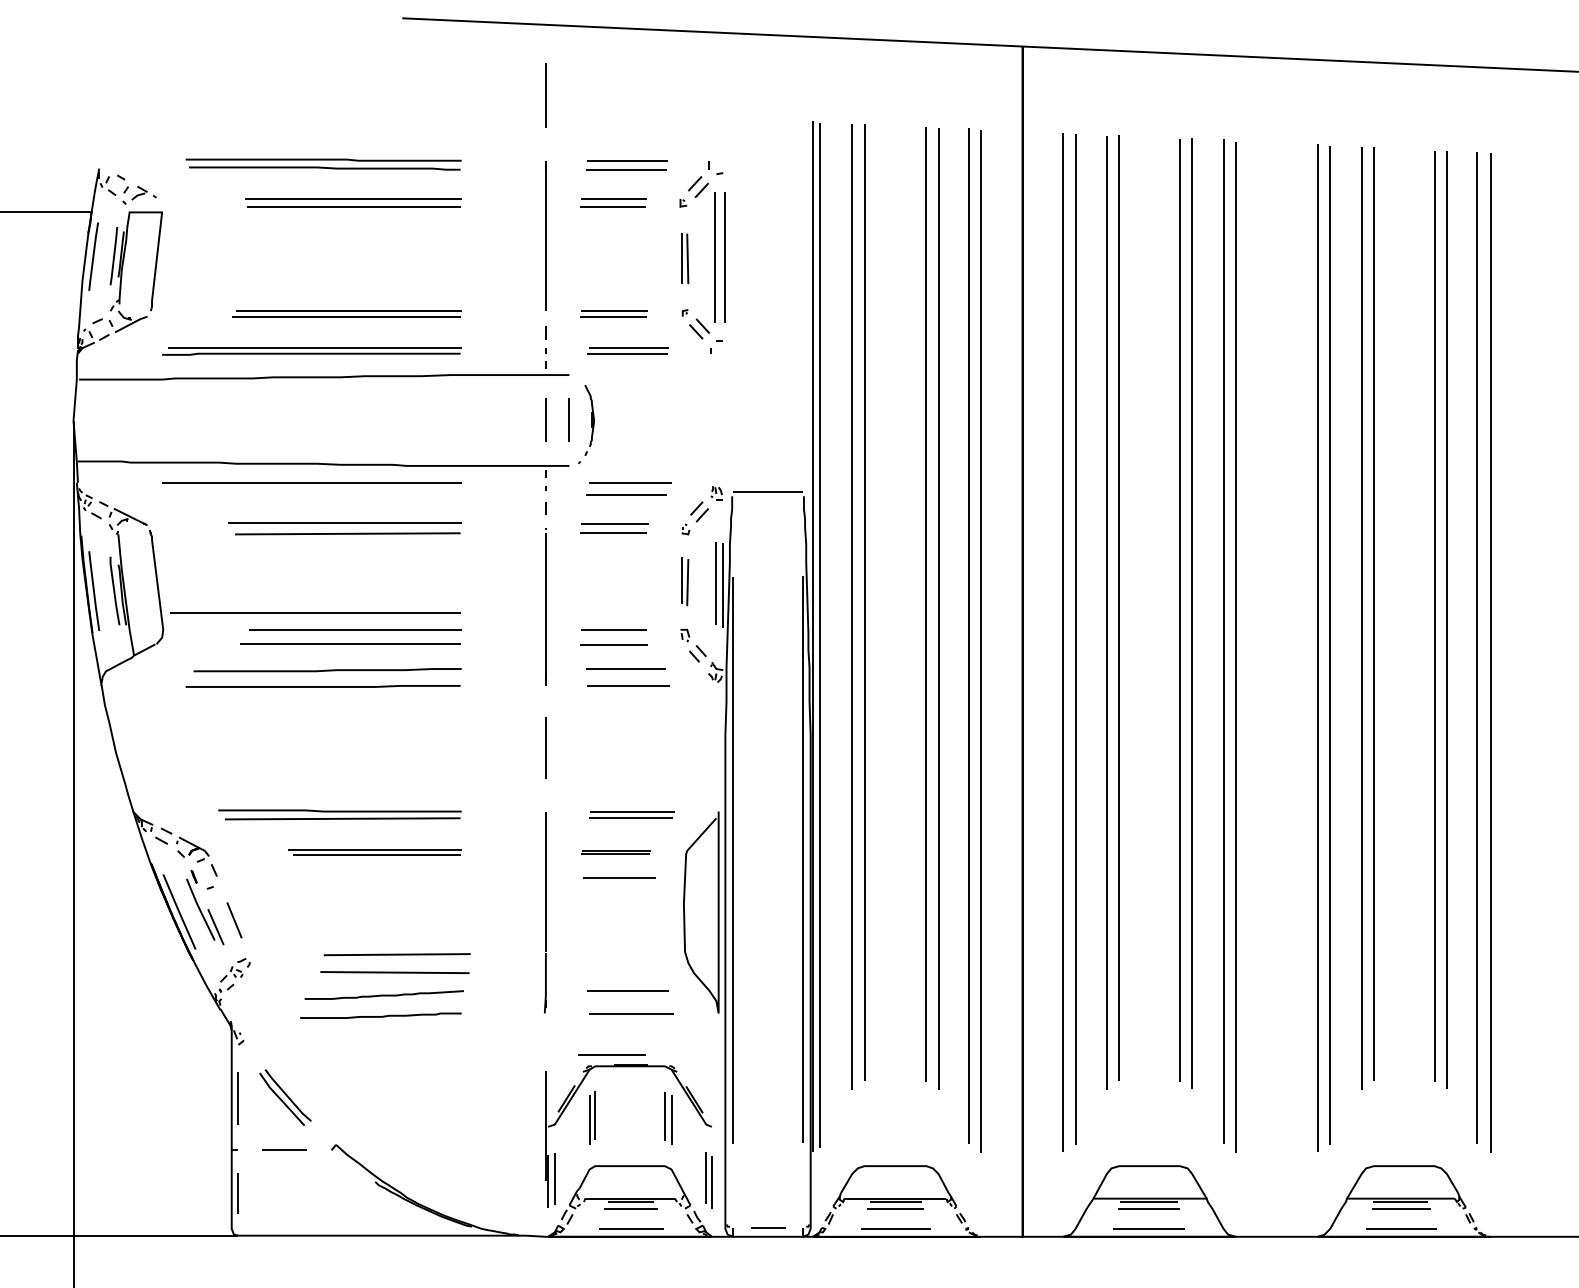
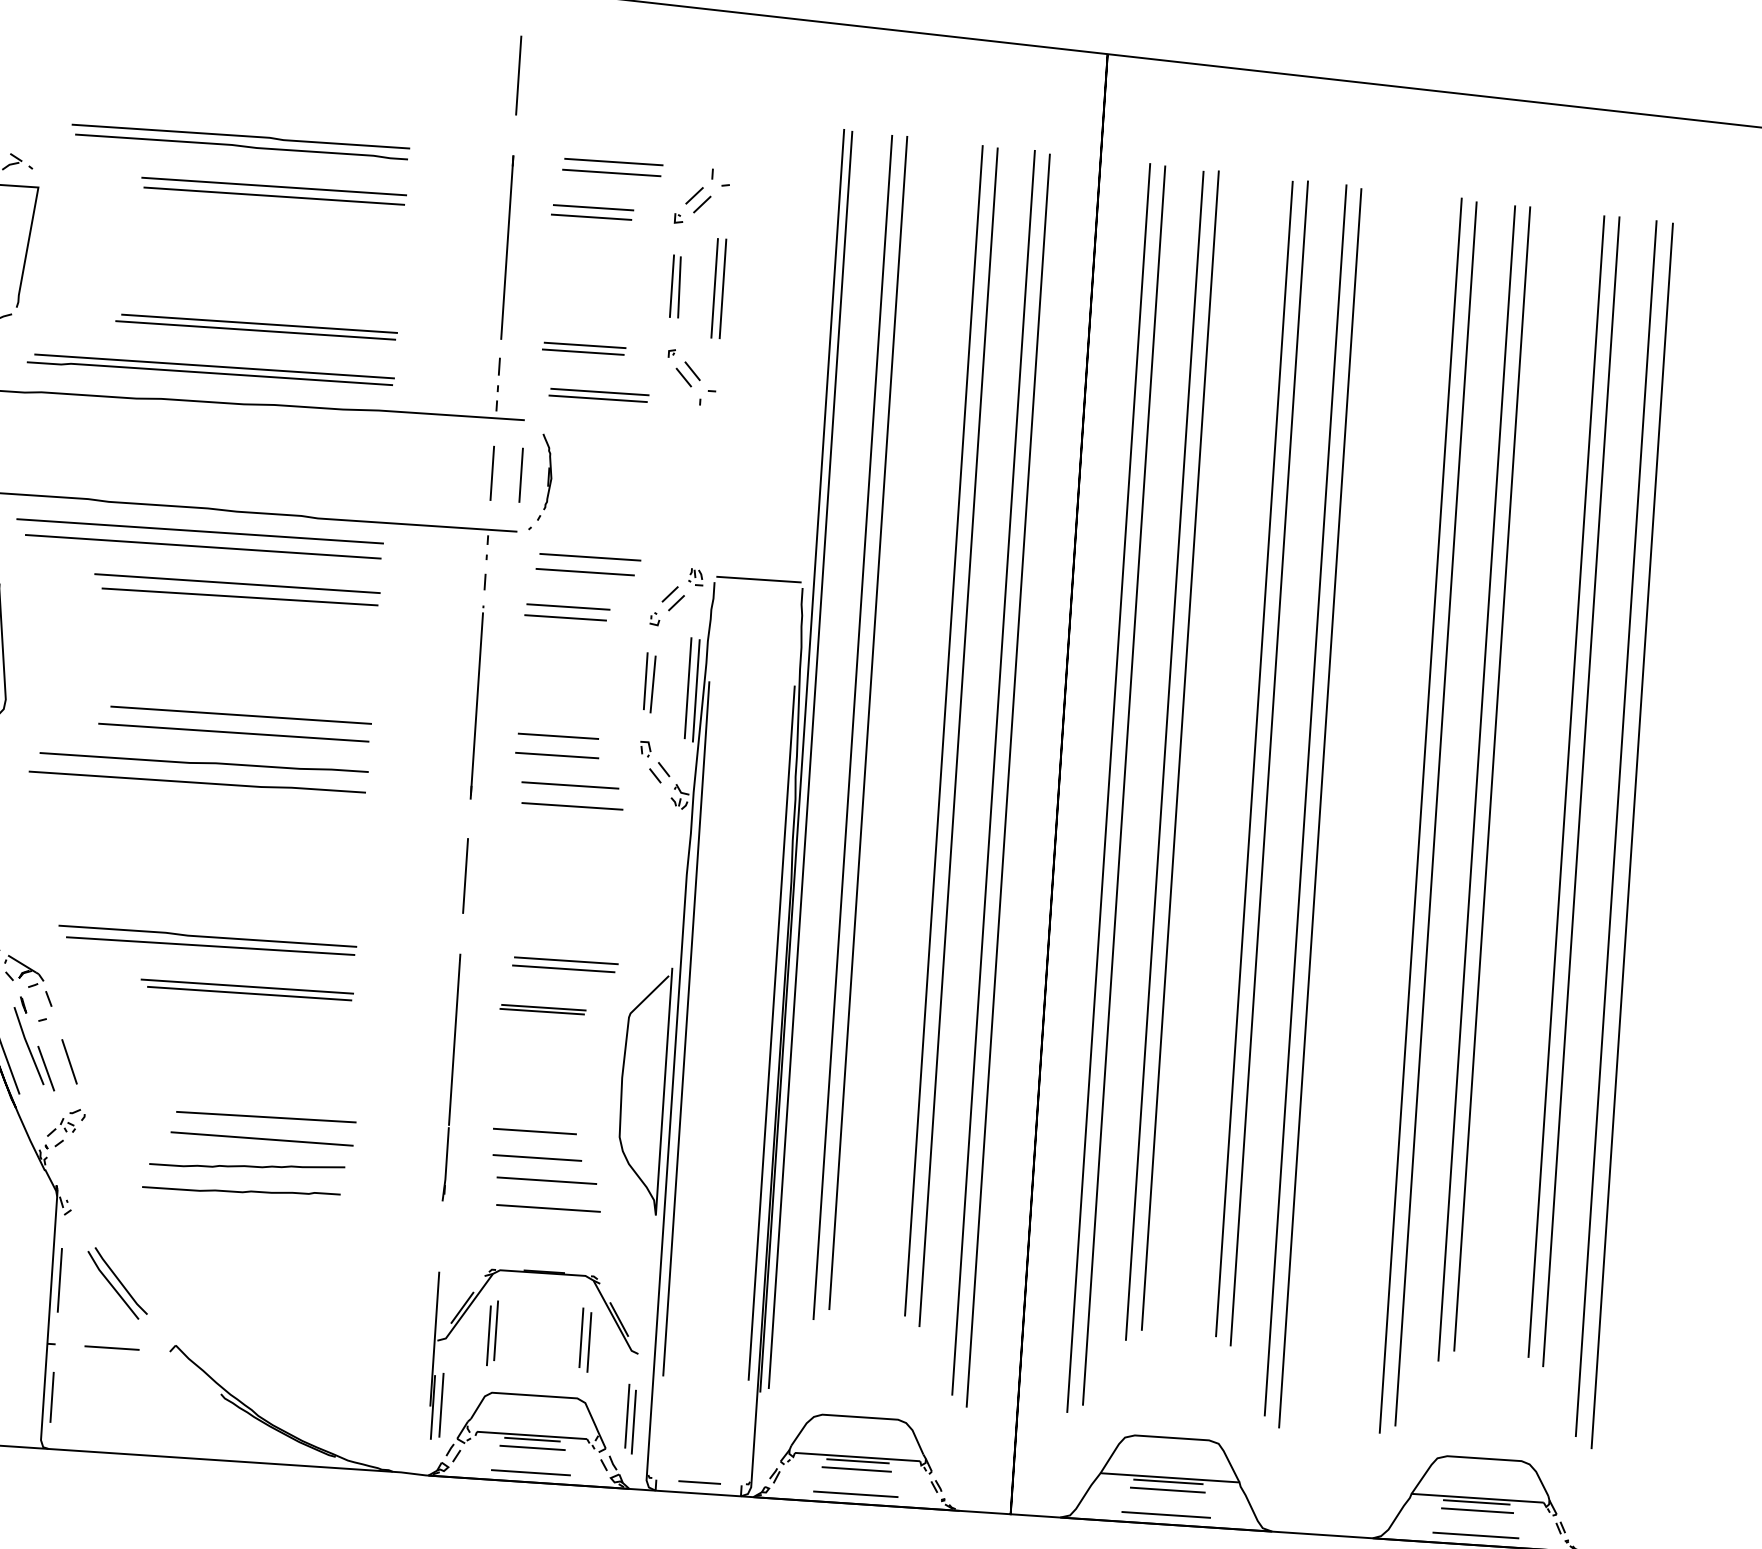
part: (719, 257) -> (718, 288), size x0.62
line: (315, 612) -> (203, 546), moved
line: (619, 877) -> (537, 1157), moved
line: (611, 1054) -> (534, 1131), moved

